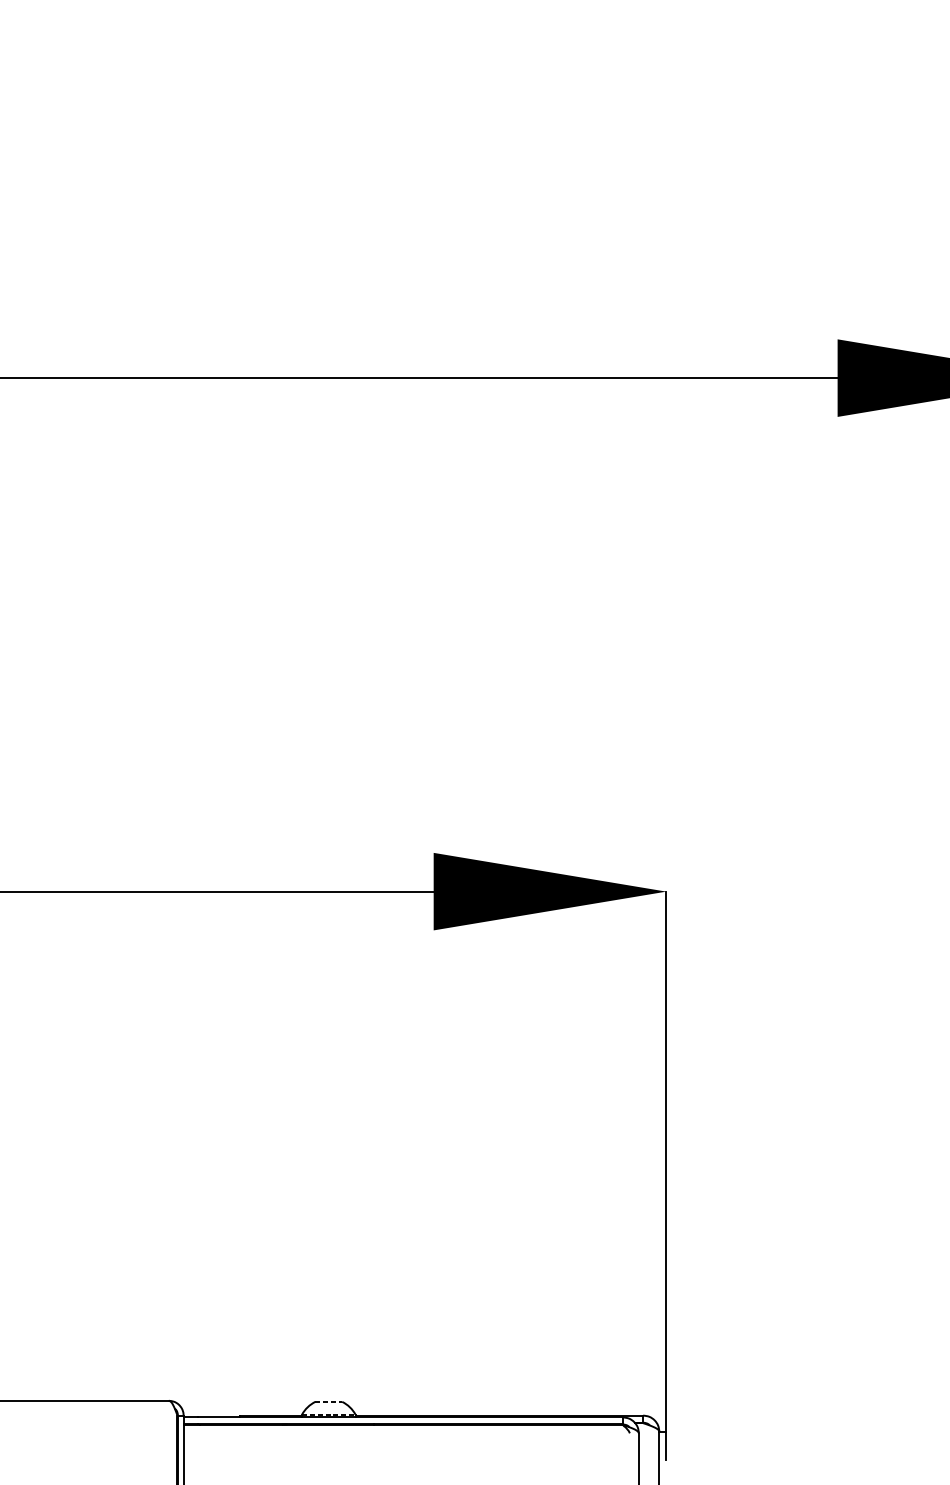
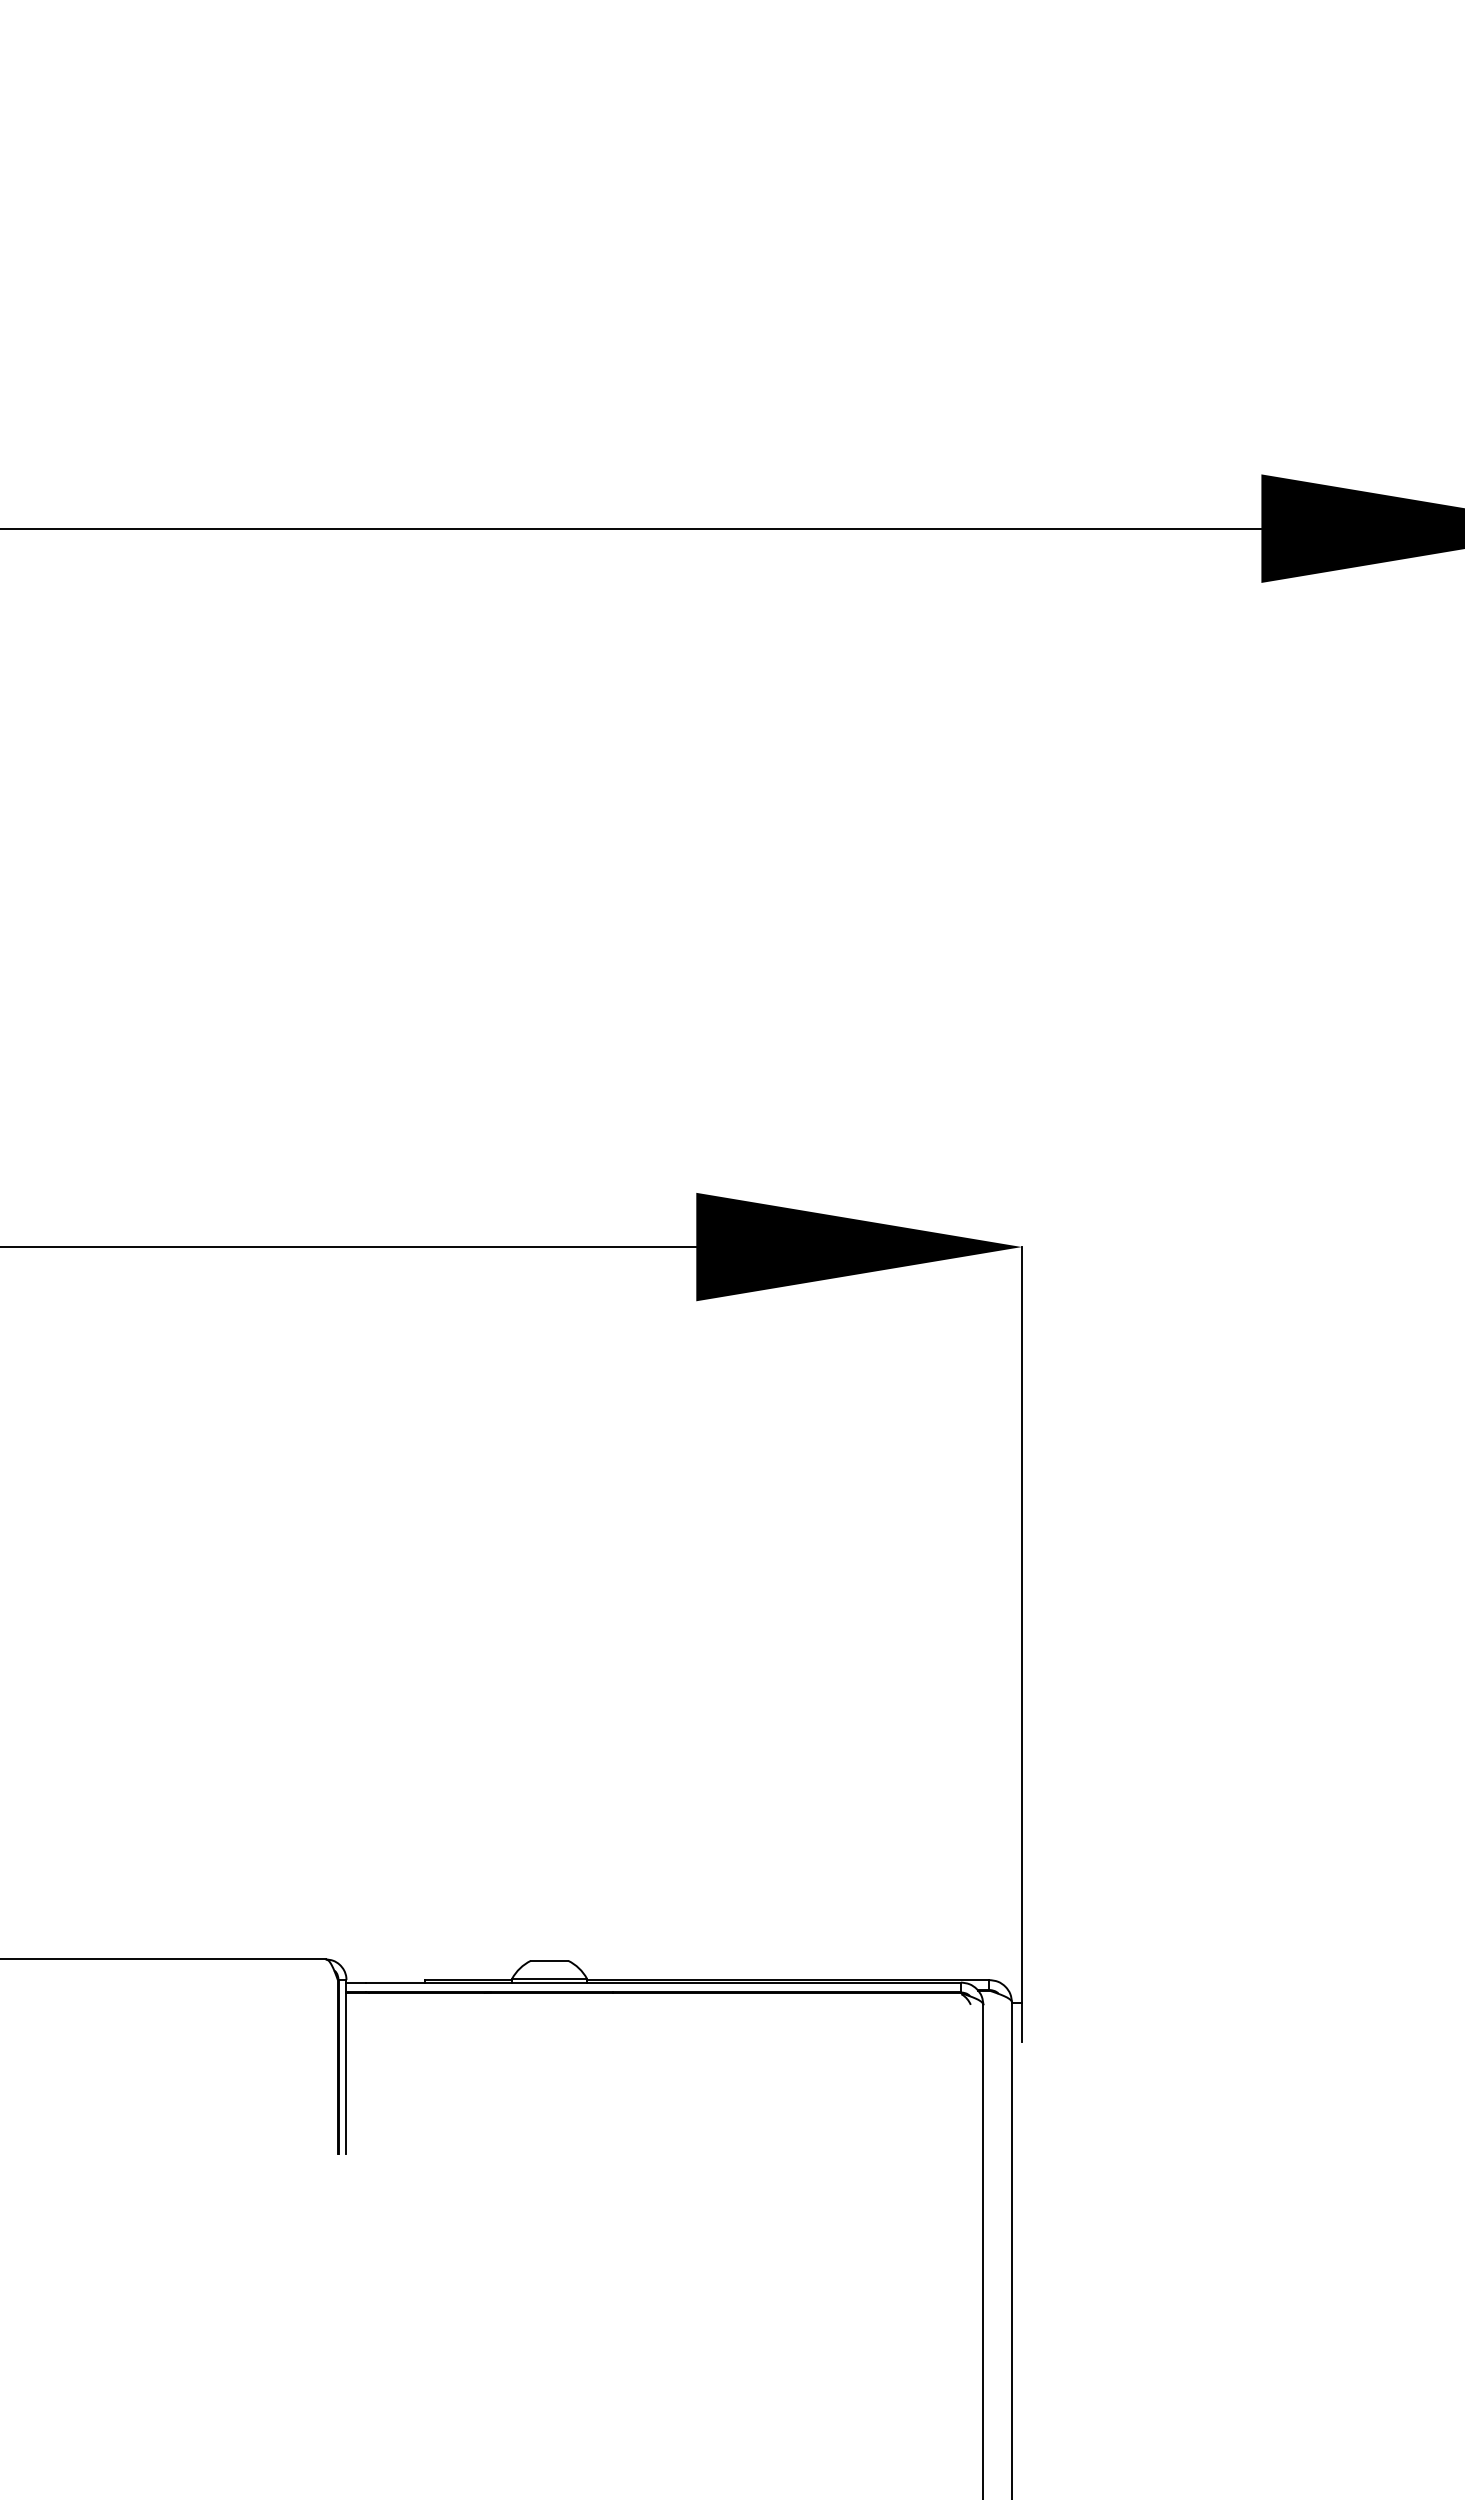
line: (328, 1401) -> (549, 1960), dashed -> solid
line: (329, 1414) -> (550, 1978), dashed -> solid

